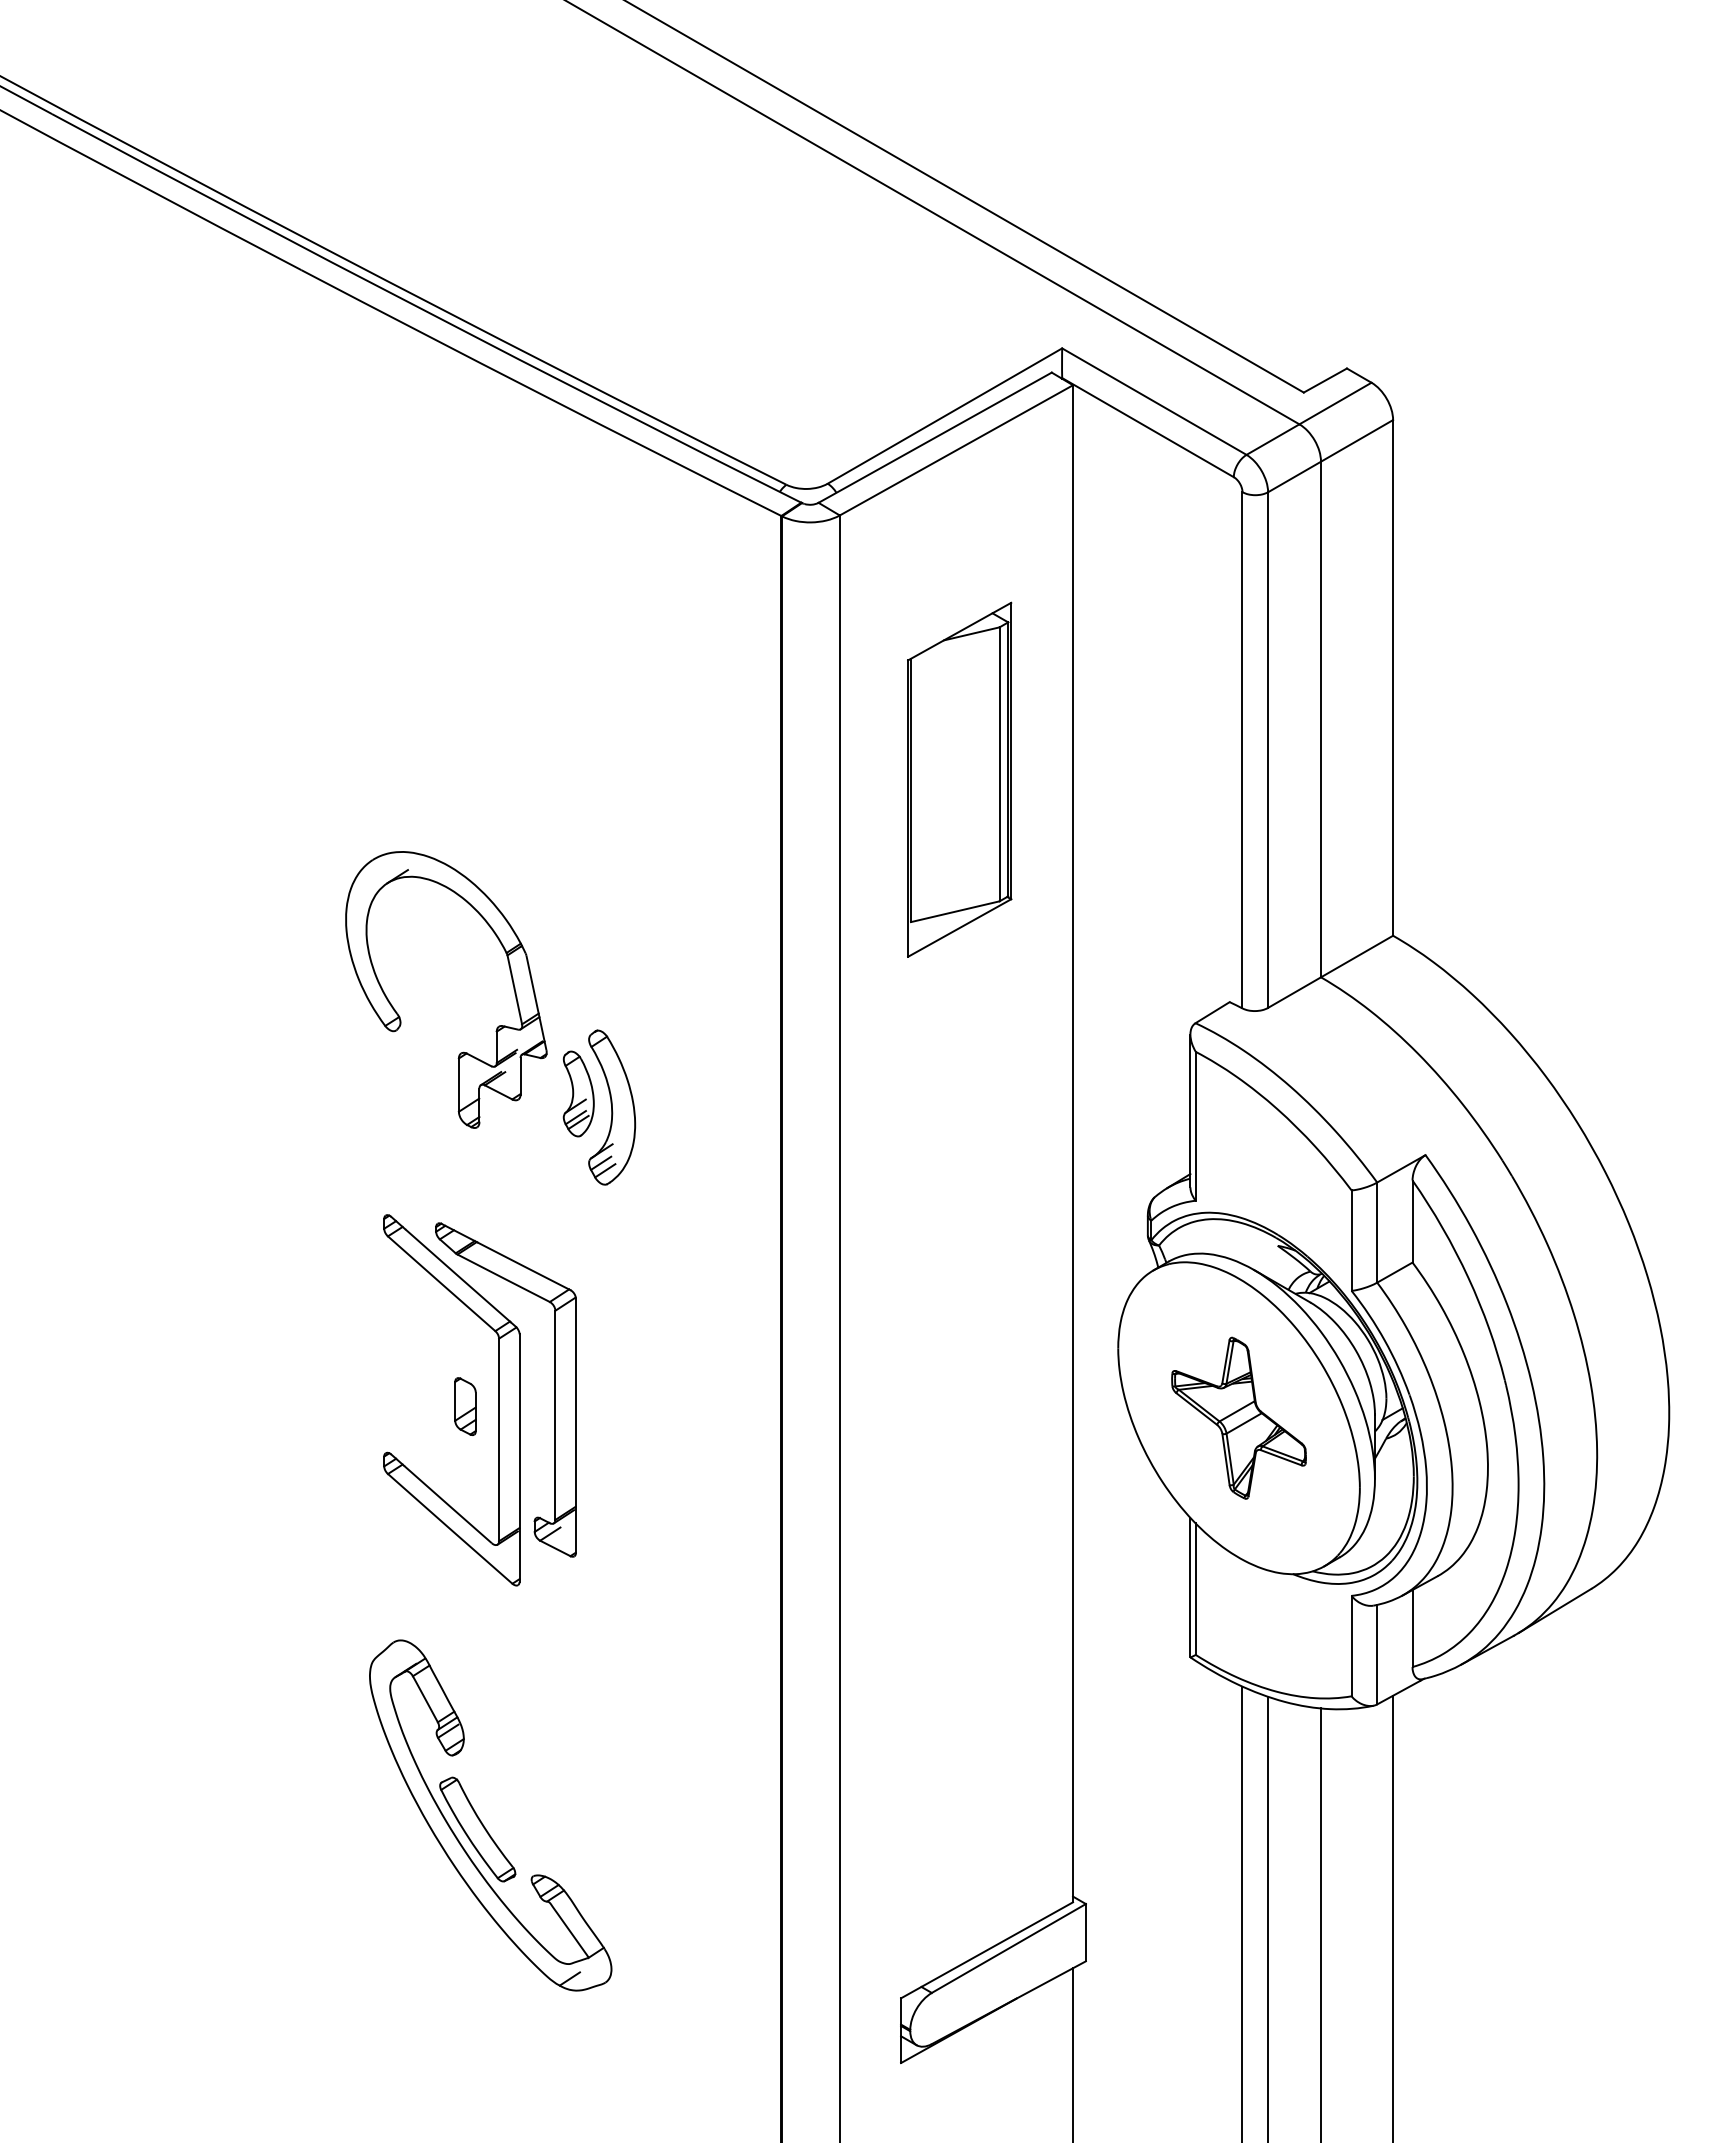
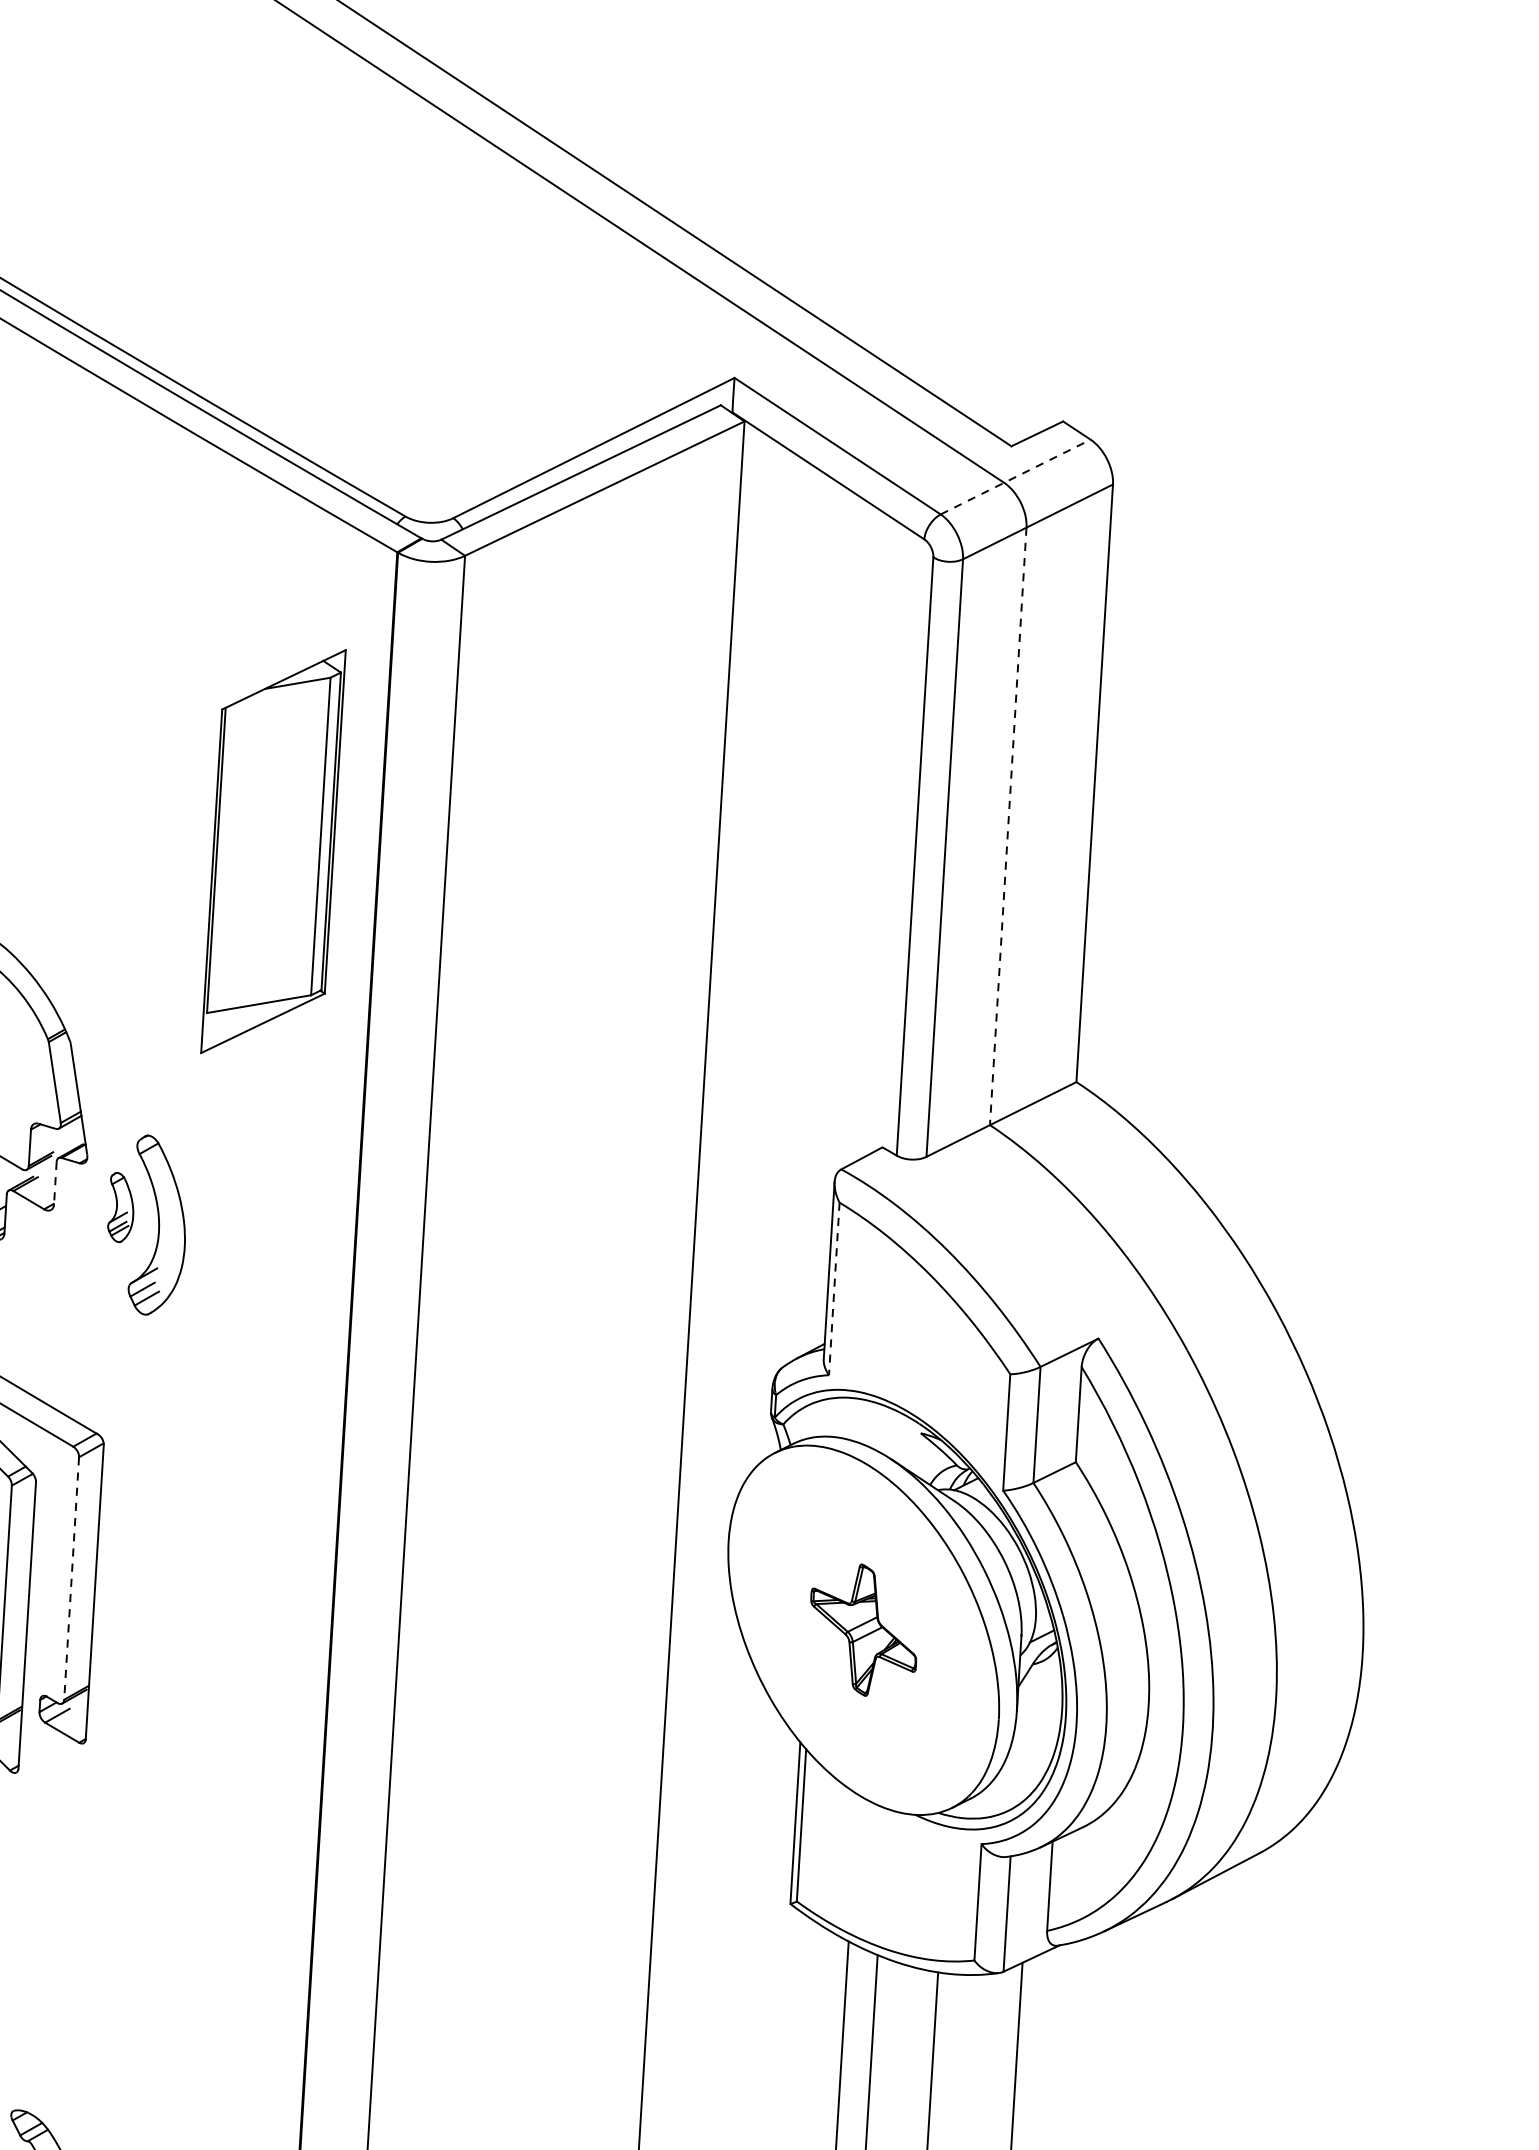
line: (1309, 418) -> (1016, 476), solid -> dashed
line: (1321, 719) -> (1008, 826), solid -> dashed
part: (959, 779) -> (273, 851), moved
line: (520, 1076) -> (55, 1183), solid -> dashed
part: (578, 1093) -> (121, 1207), size x0.7
line: (1195, 1126) -> (833, 1289), solid -> dashed
line: (555, 1415) -> (71, 1578), solid -> dashed
part: (1238, 1417) -> (863, 1629), size x0.7

